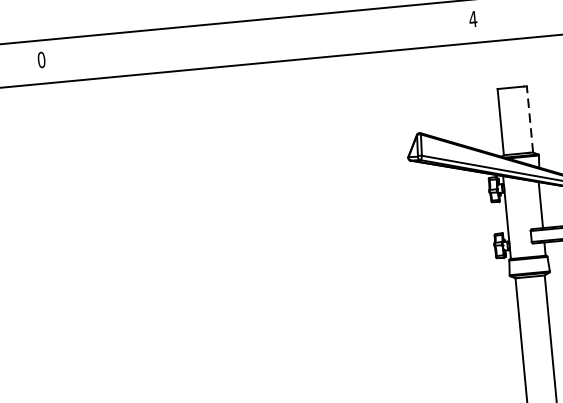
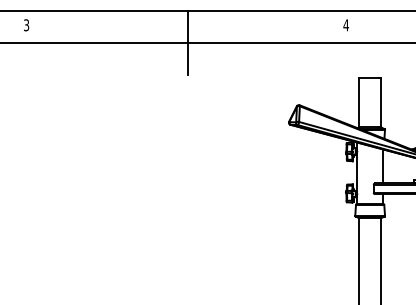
text: (41, 60) -> (26, 25), 0 -> 3
line: (262, 62) -> (188, 42), added
line: (529, 119) -> (380, 102), dashed -> solid

